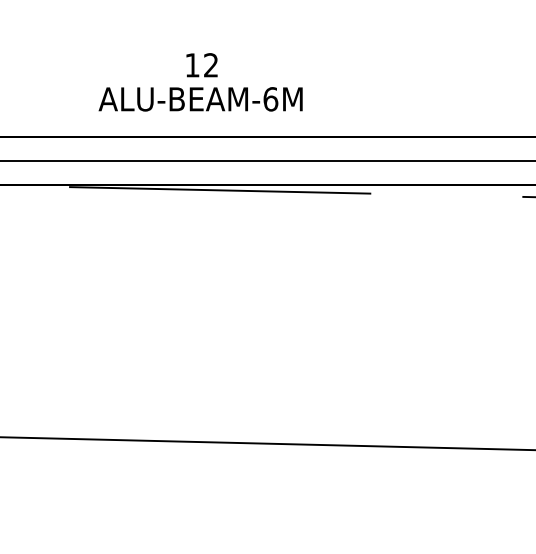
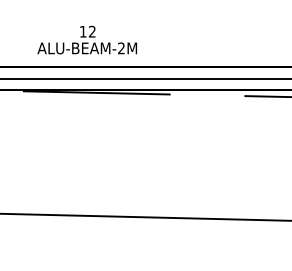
text: (270, 99) -> (121, 48), ALU-BEAM-6M -> ALU-BEAM-2M

